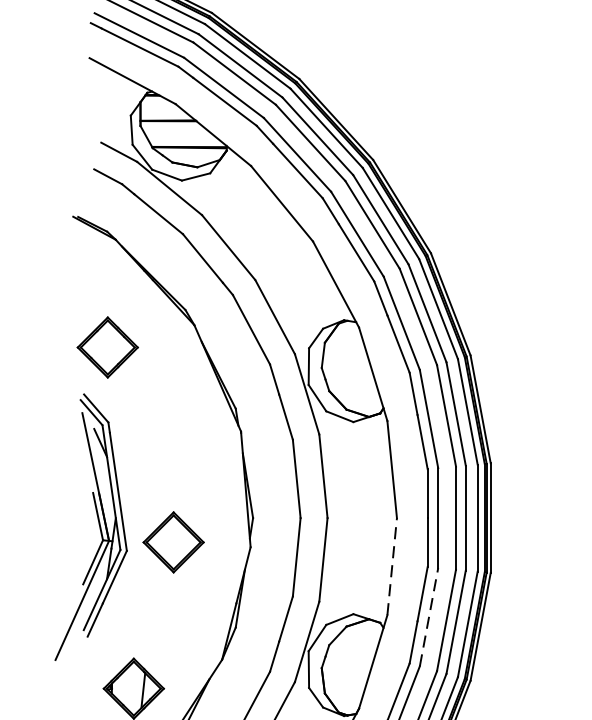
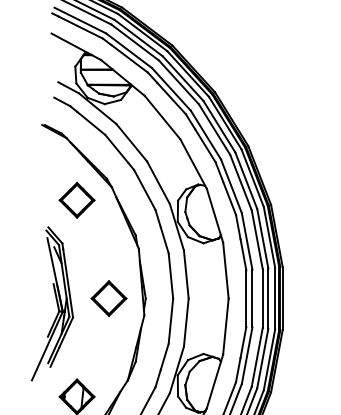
part: (106, 346) -> (76, 199), moved
part: (172, 542) -> (108, 298), moved
line: (391, 566) -> (225, 326), dashed -> solid
line: (429, 616) -> (247, 355), dashed -> solid

